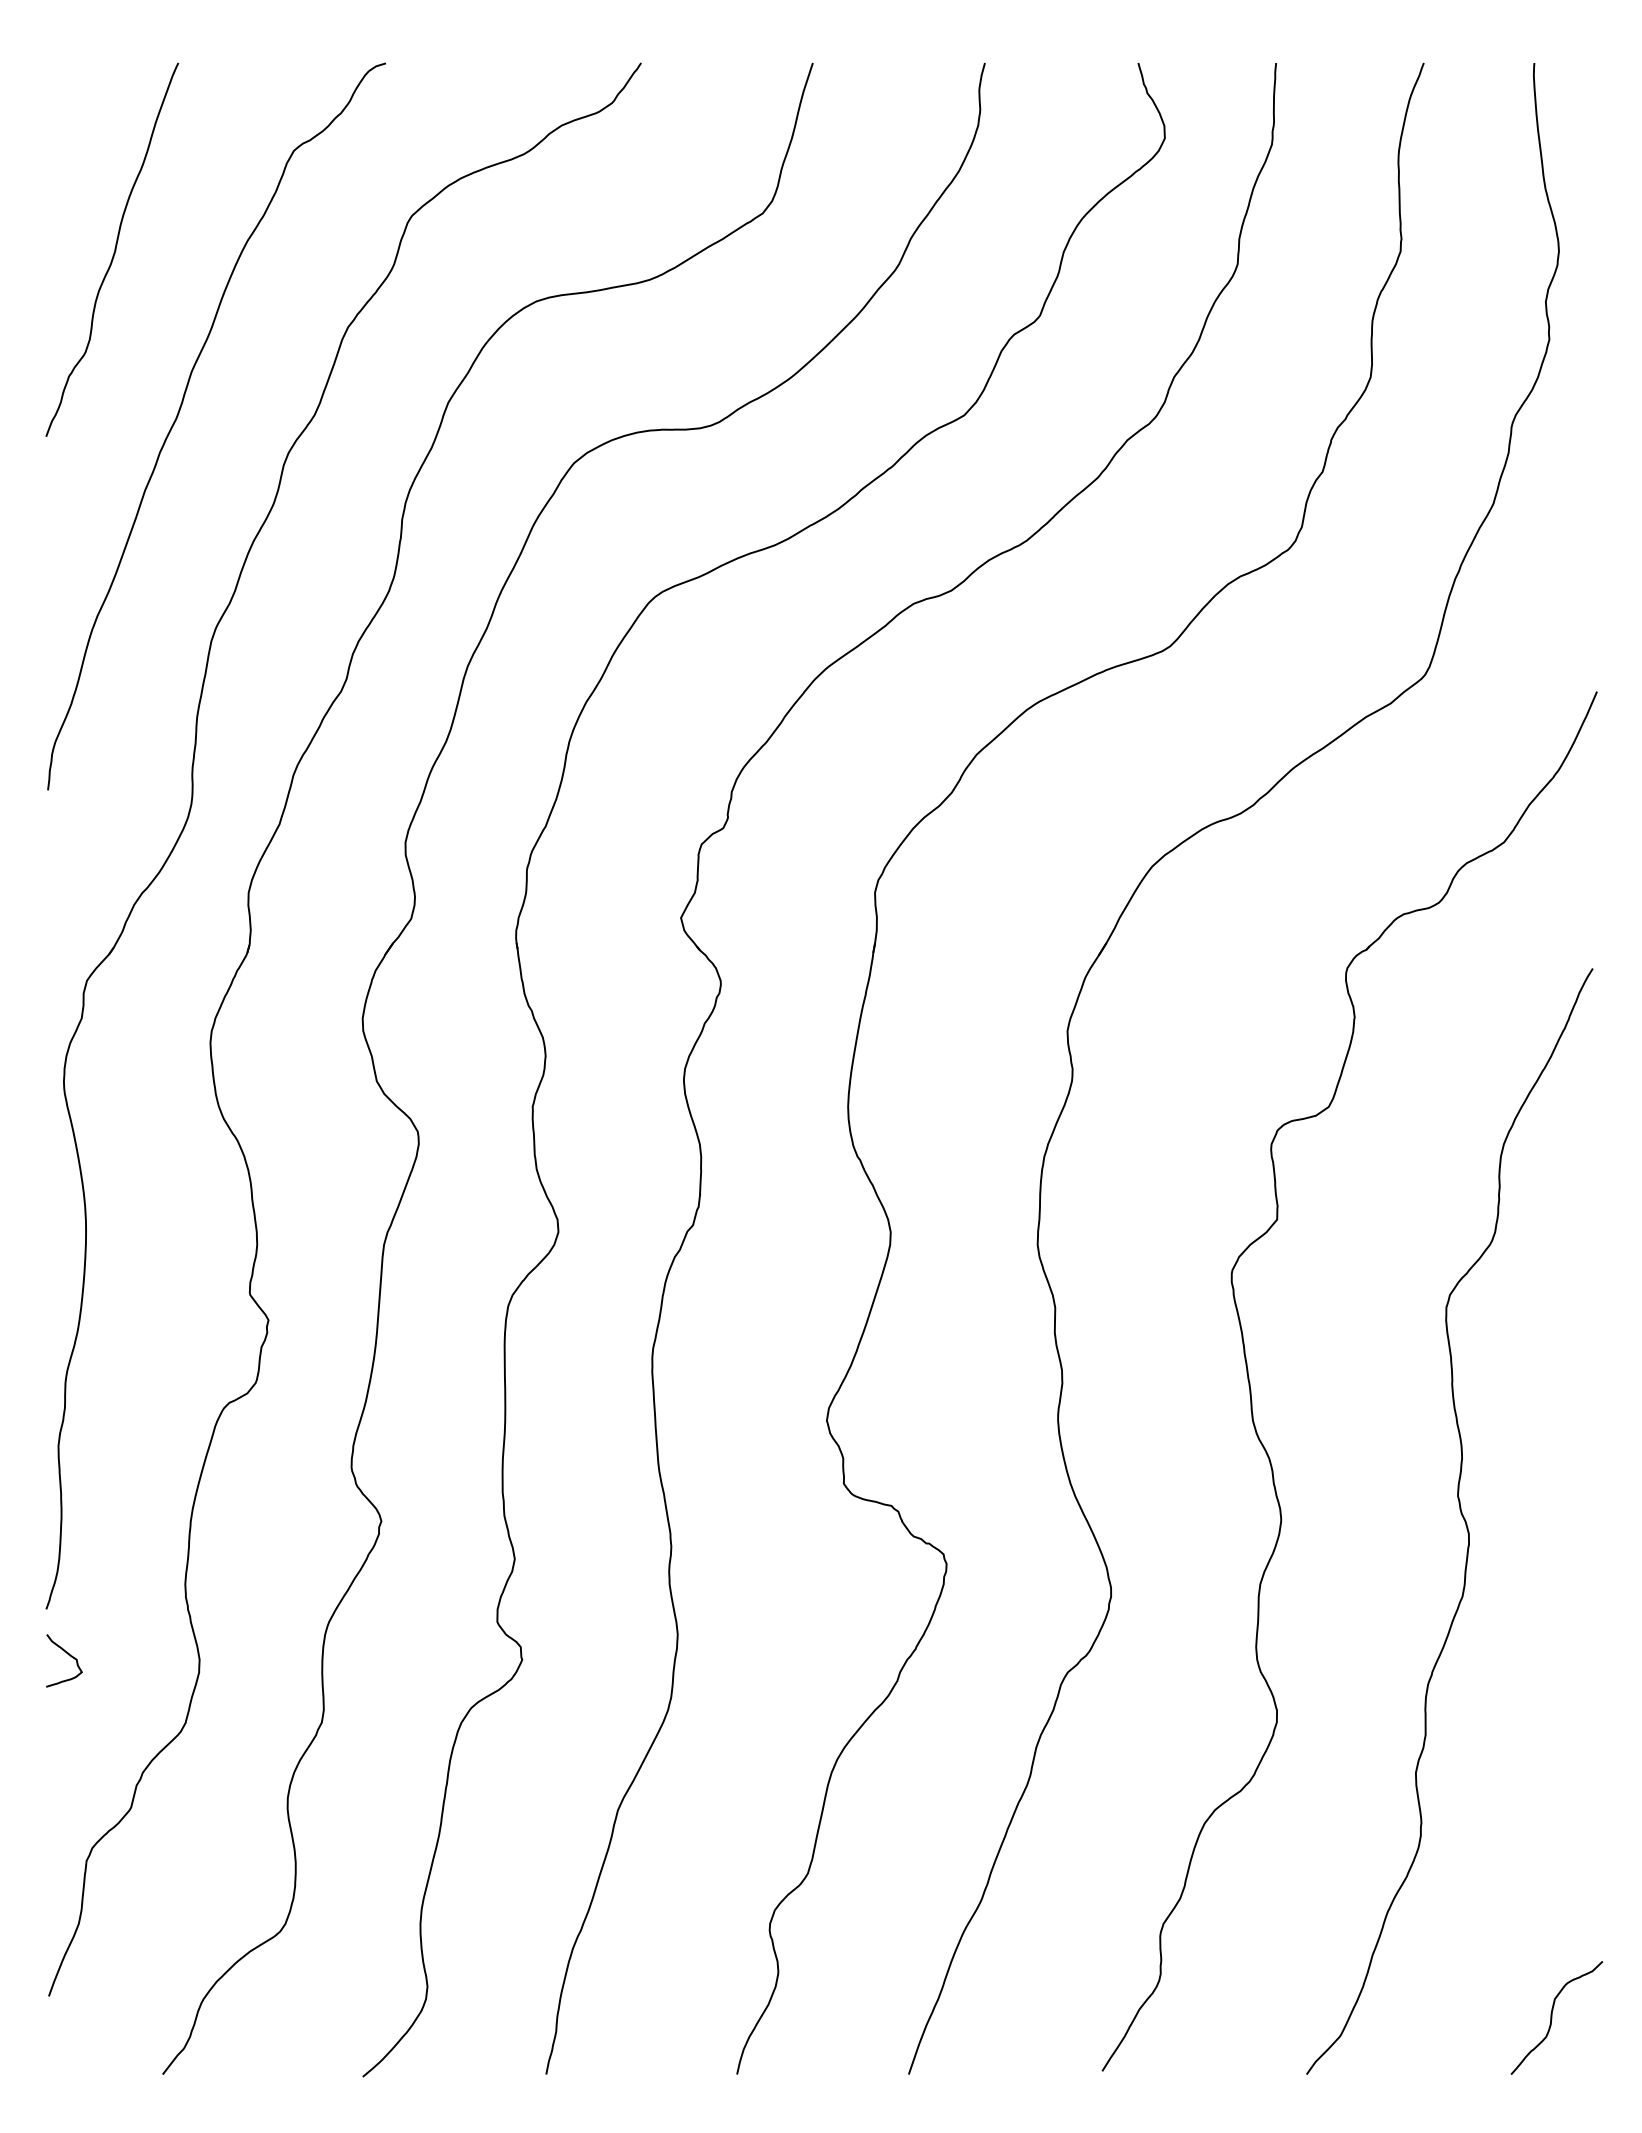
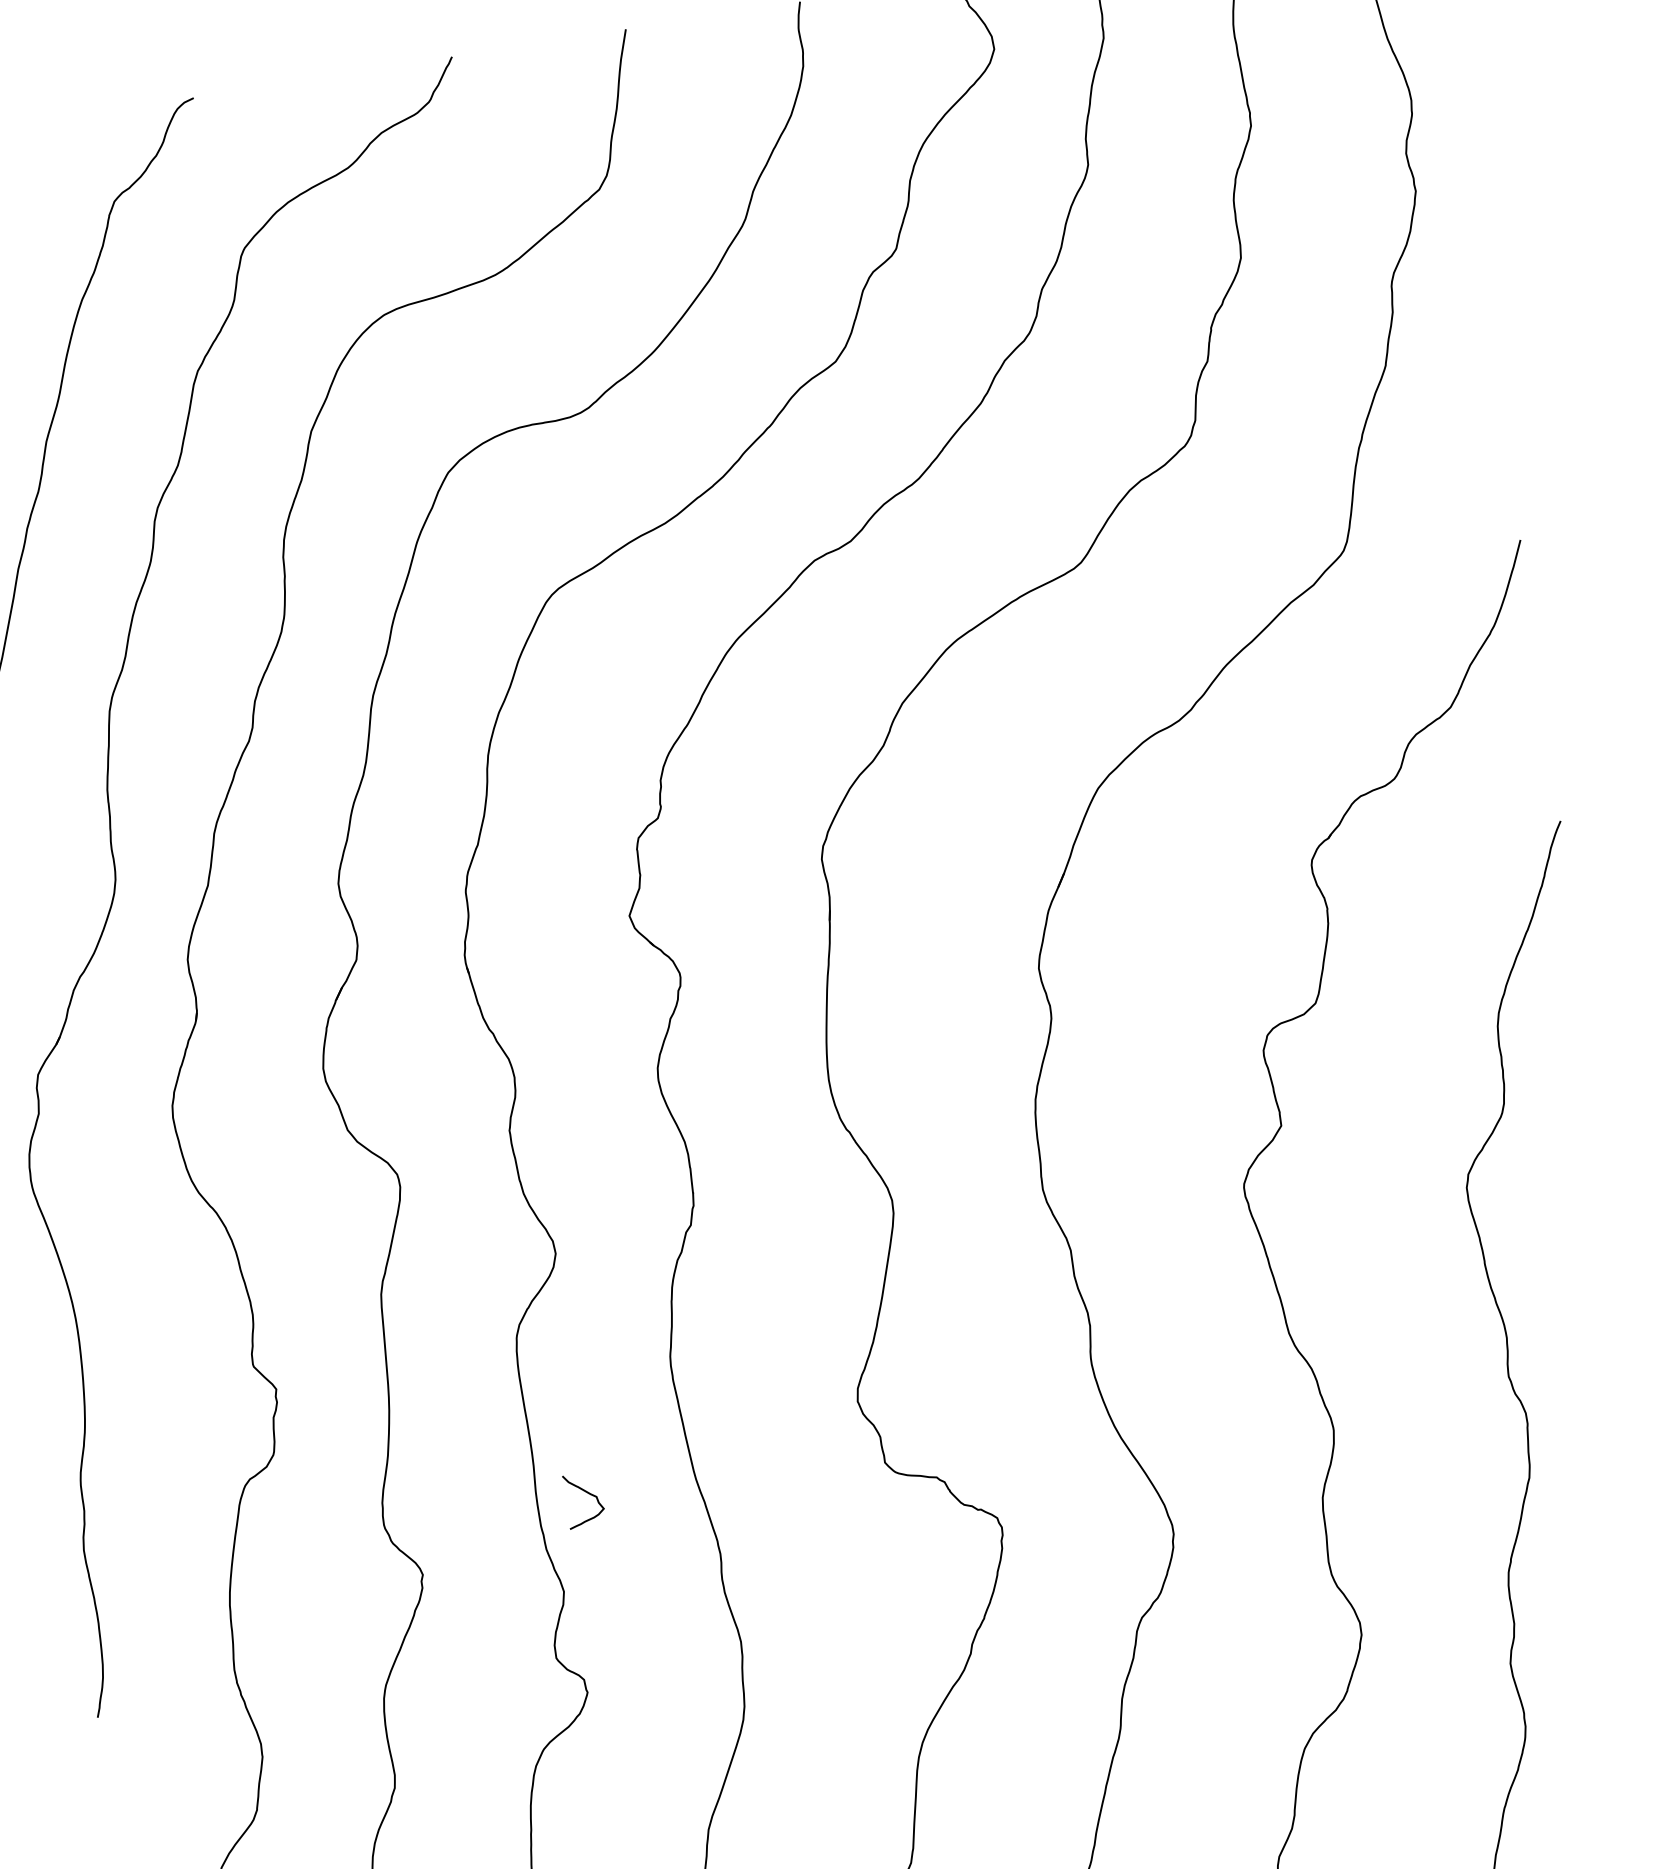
curve: (68, 1655) -> (587, 1493), moved

